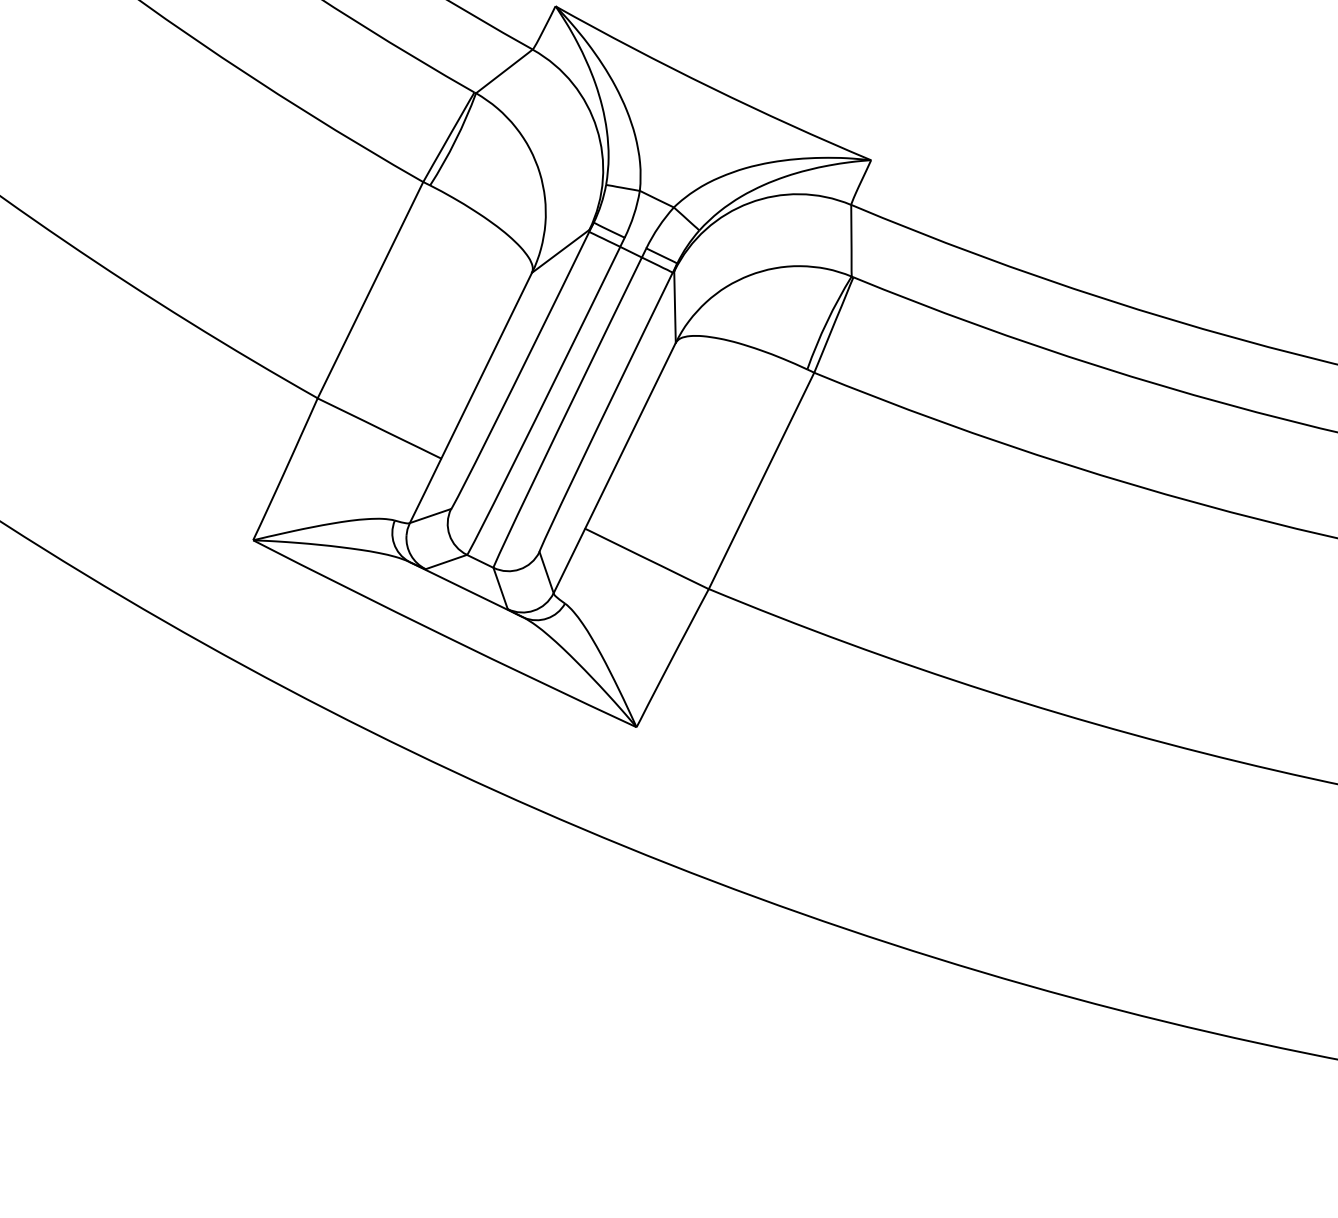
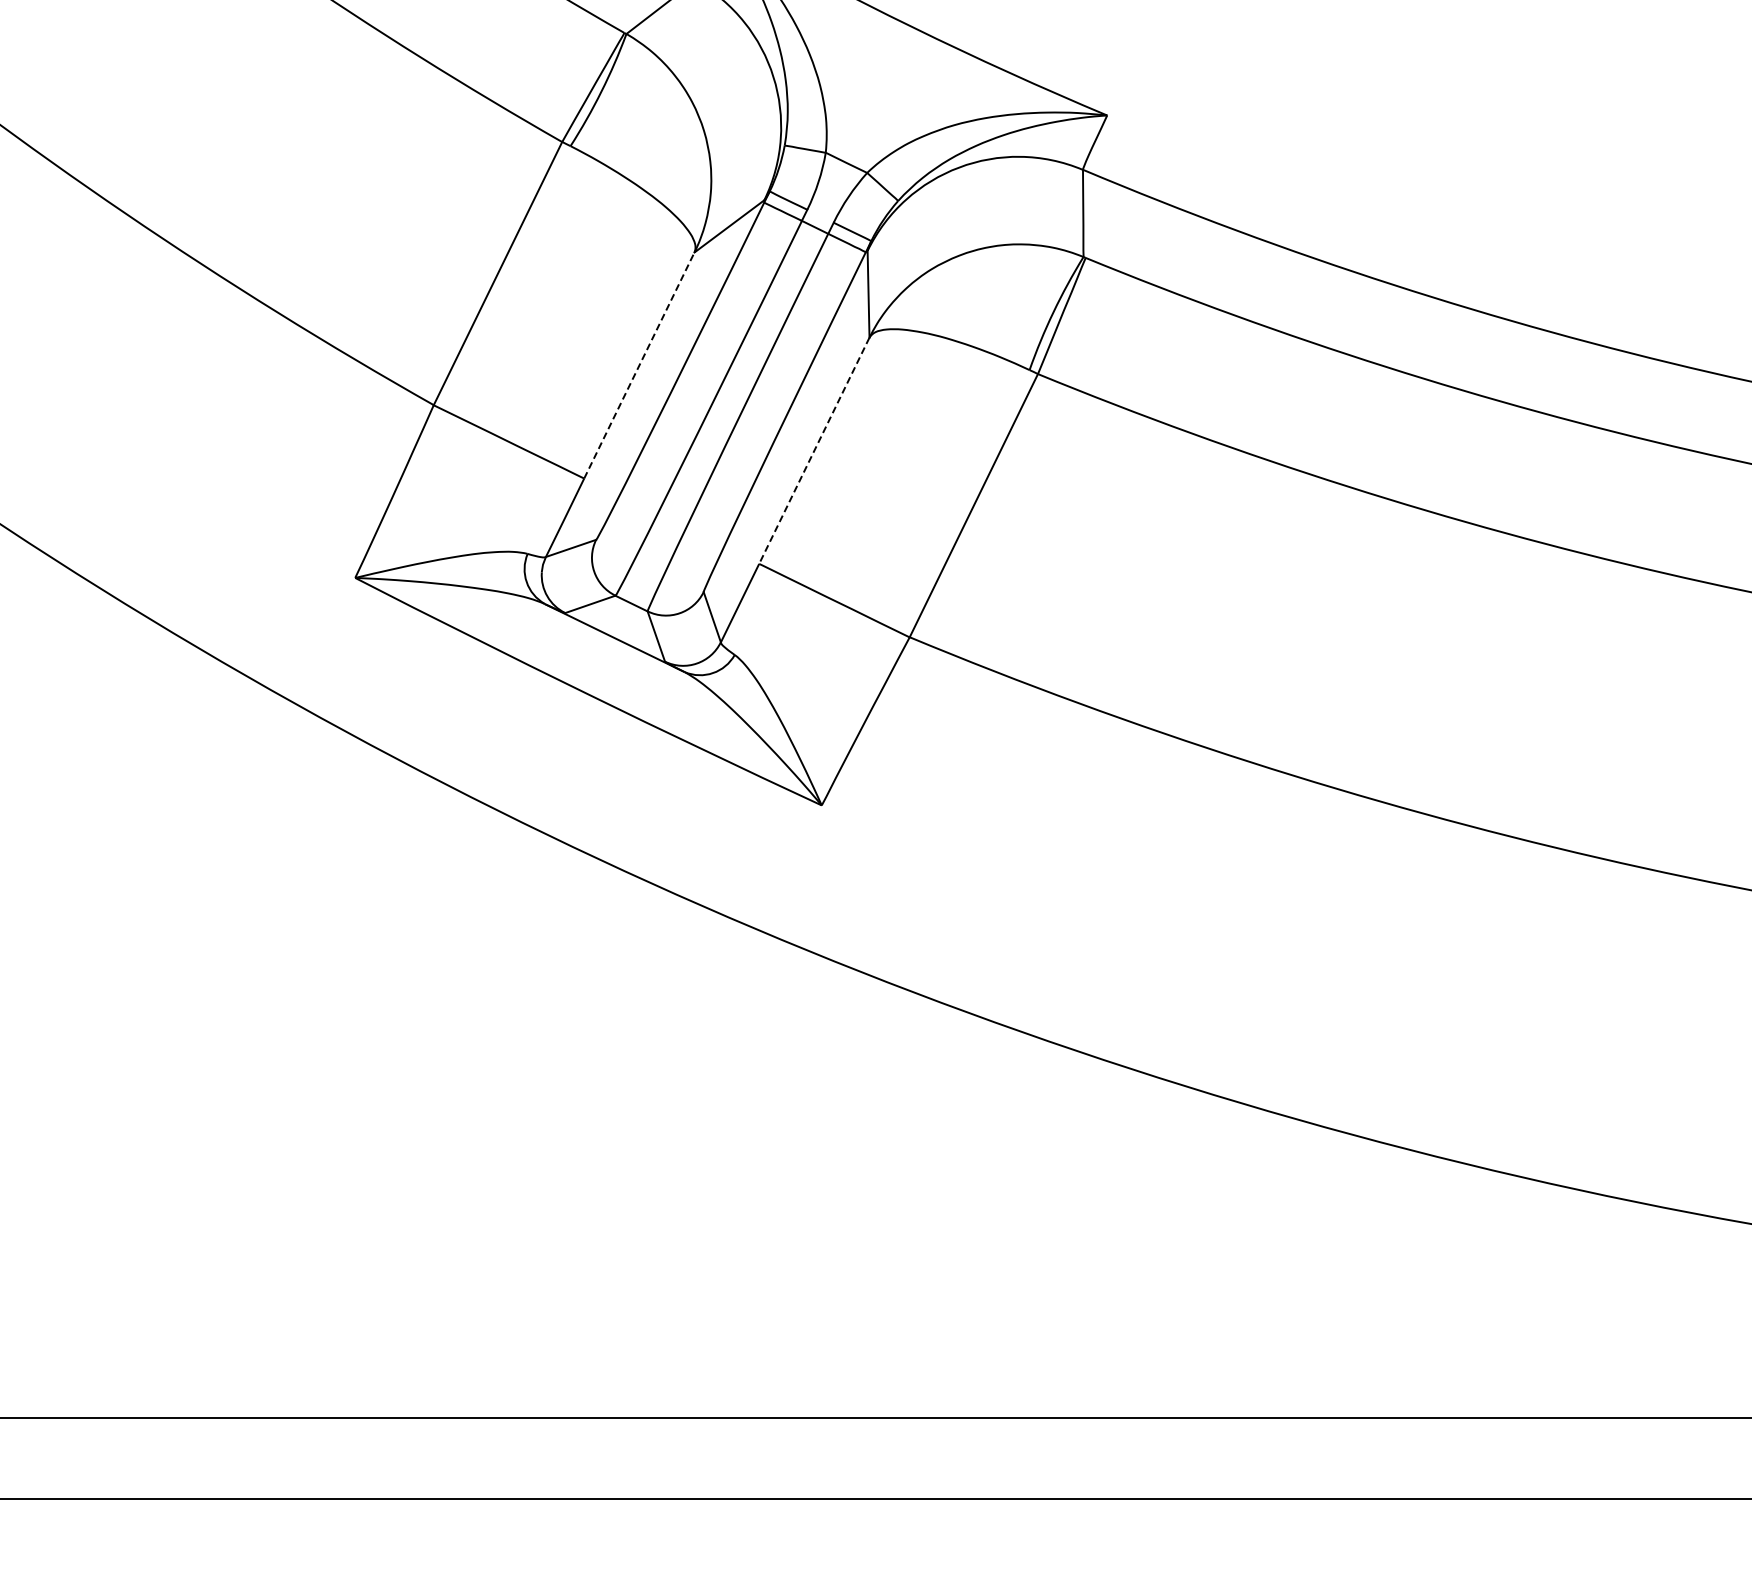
line: (486, 365) -> (639, 365), solid -> dashed
line: (630, 435) -> (814, 450), solid -> dashed

